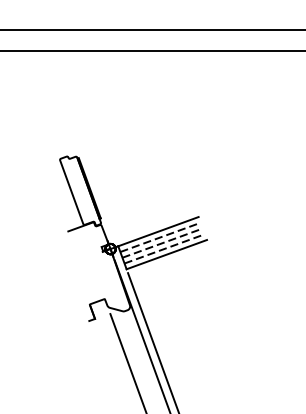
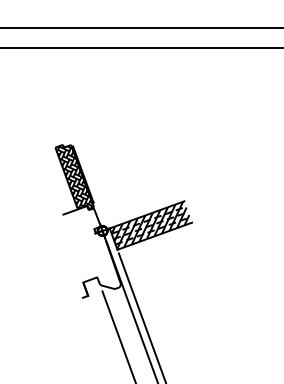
hatch: (80, 191) -> (74, 177), added
hatch: (163, 242) -> (151, 224), added

